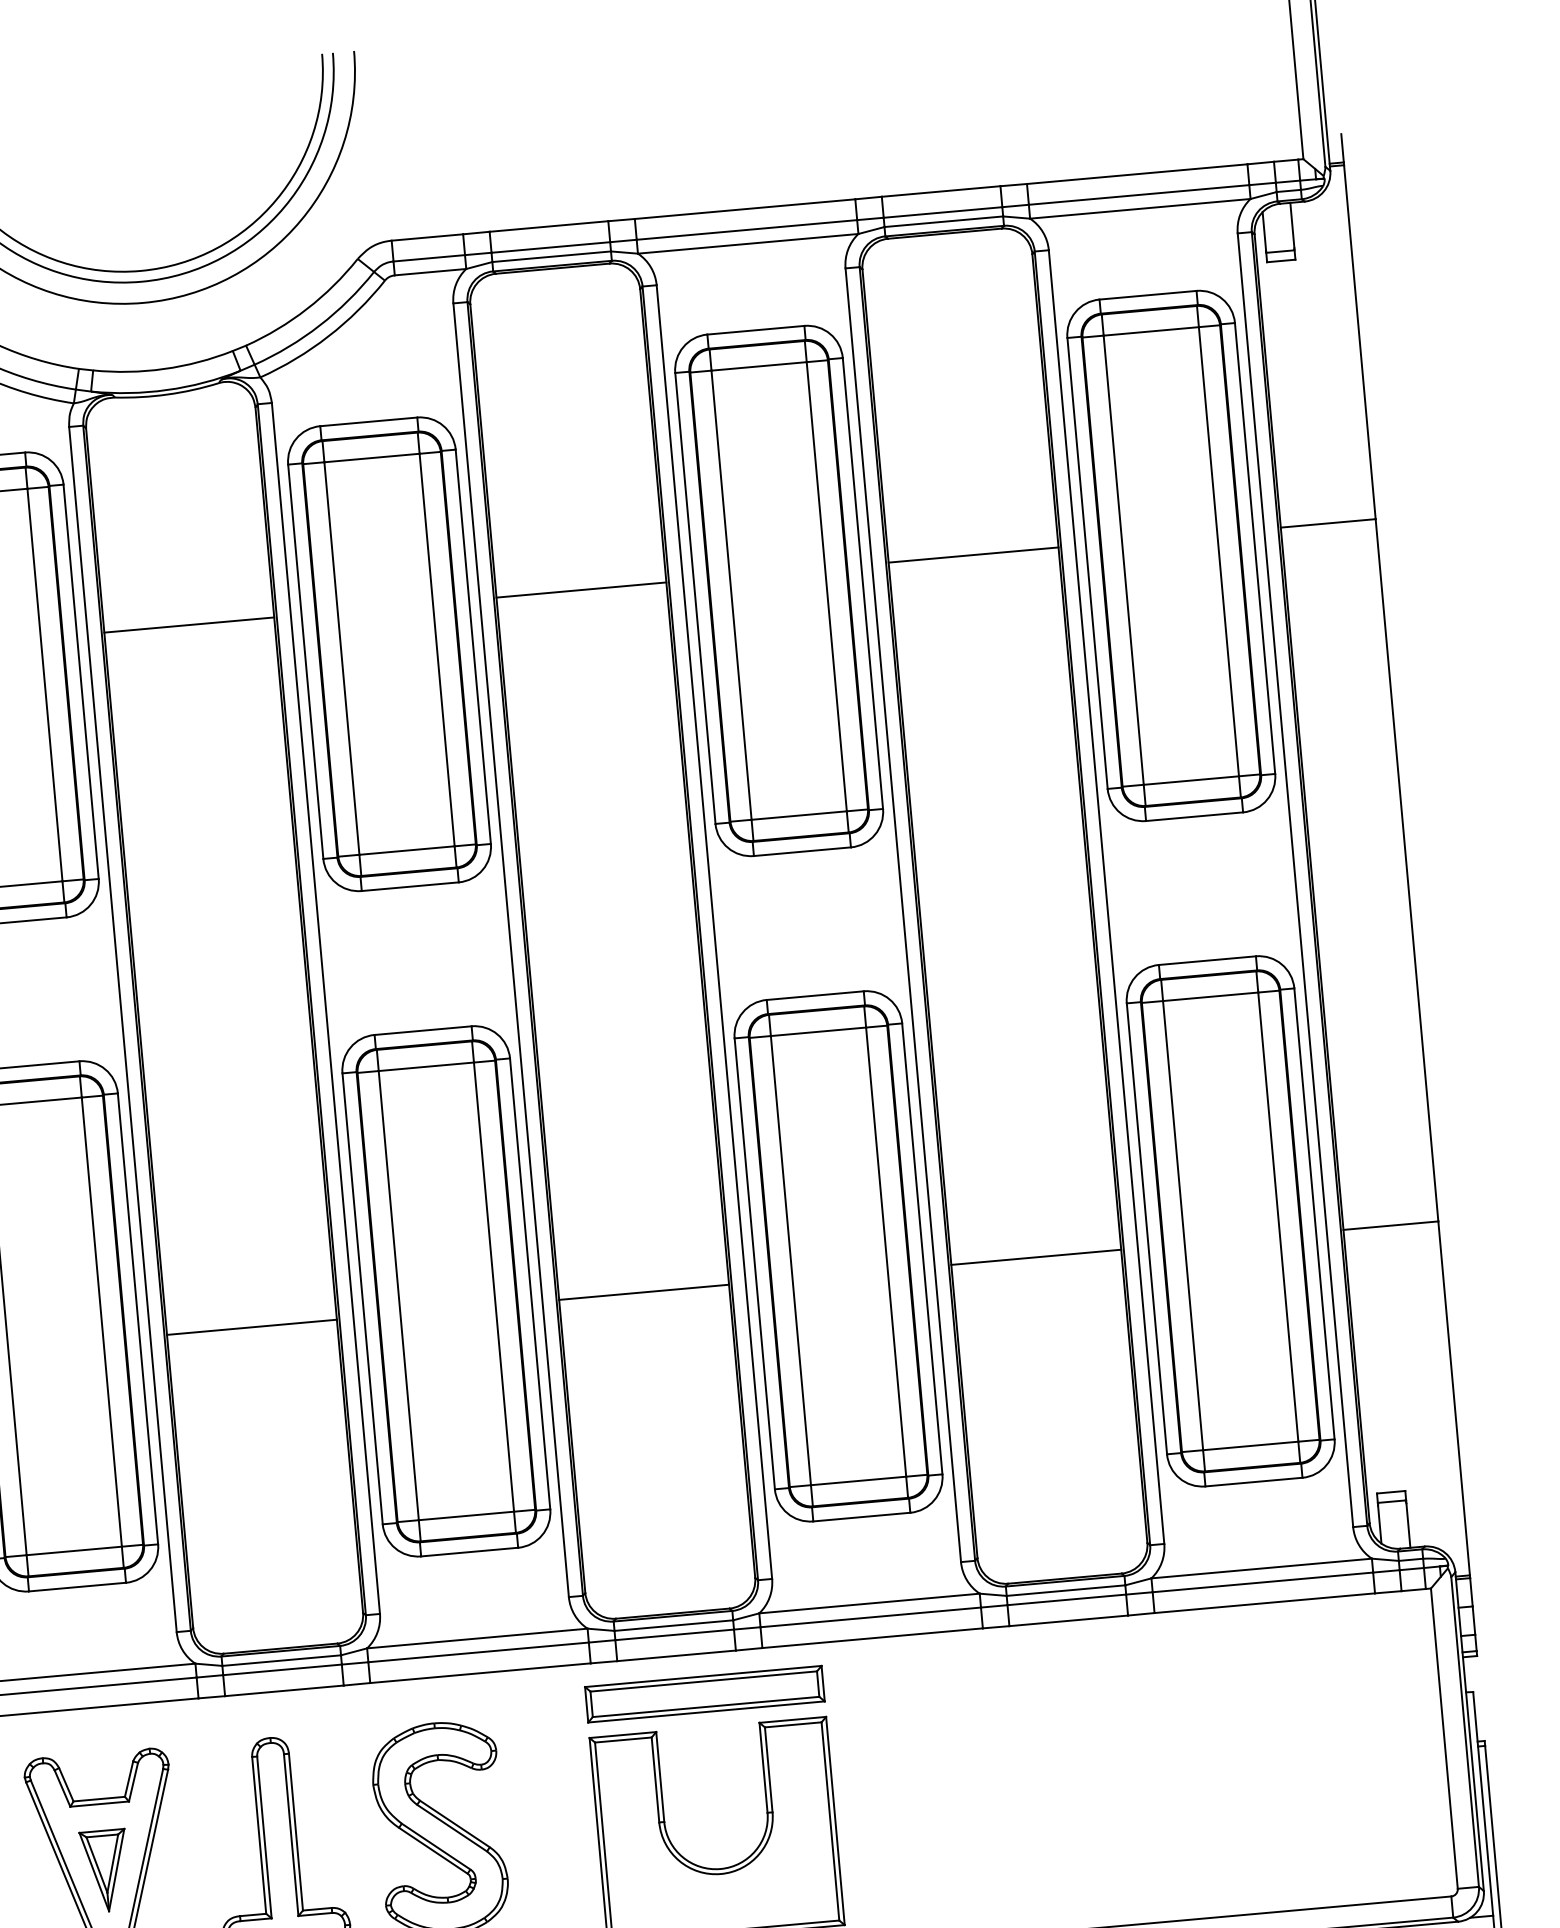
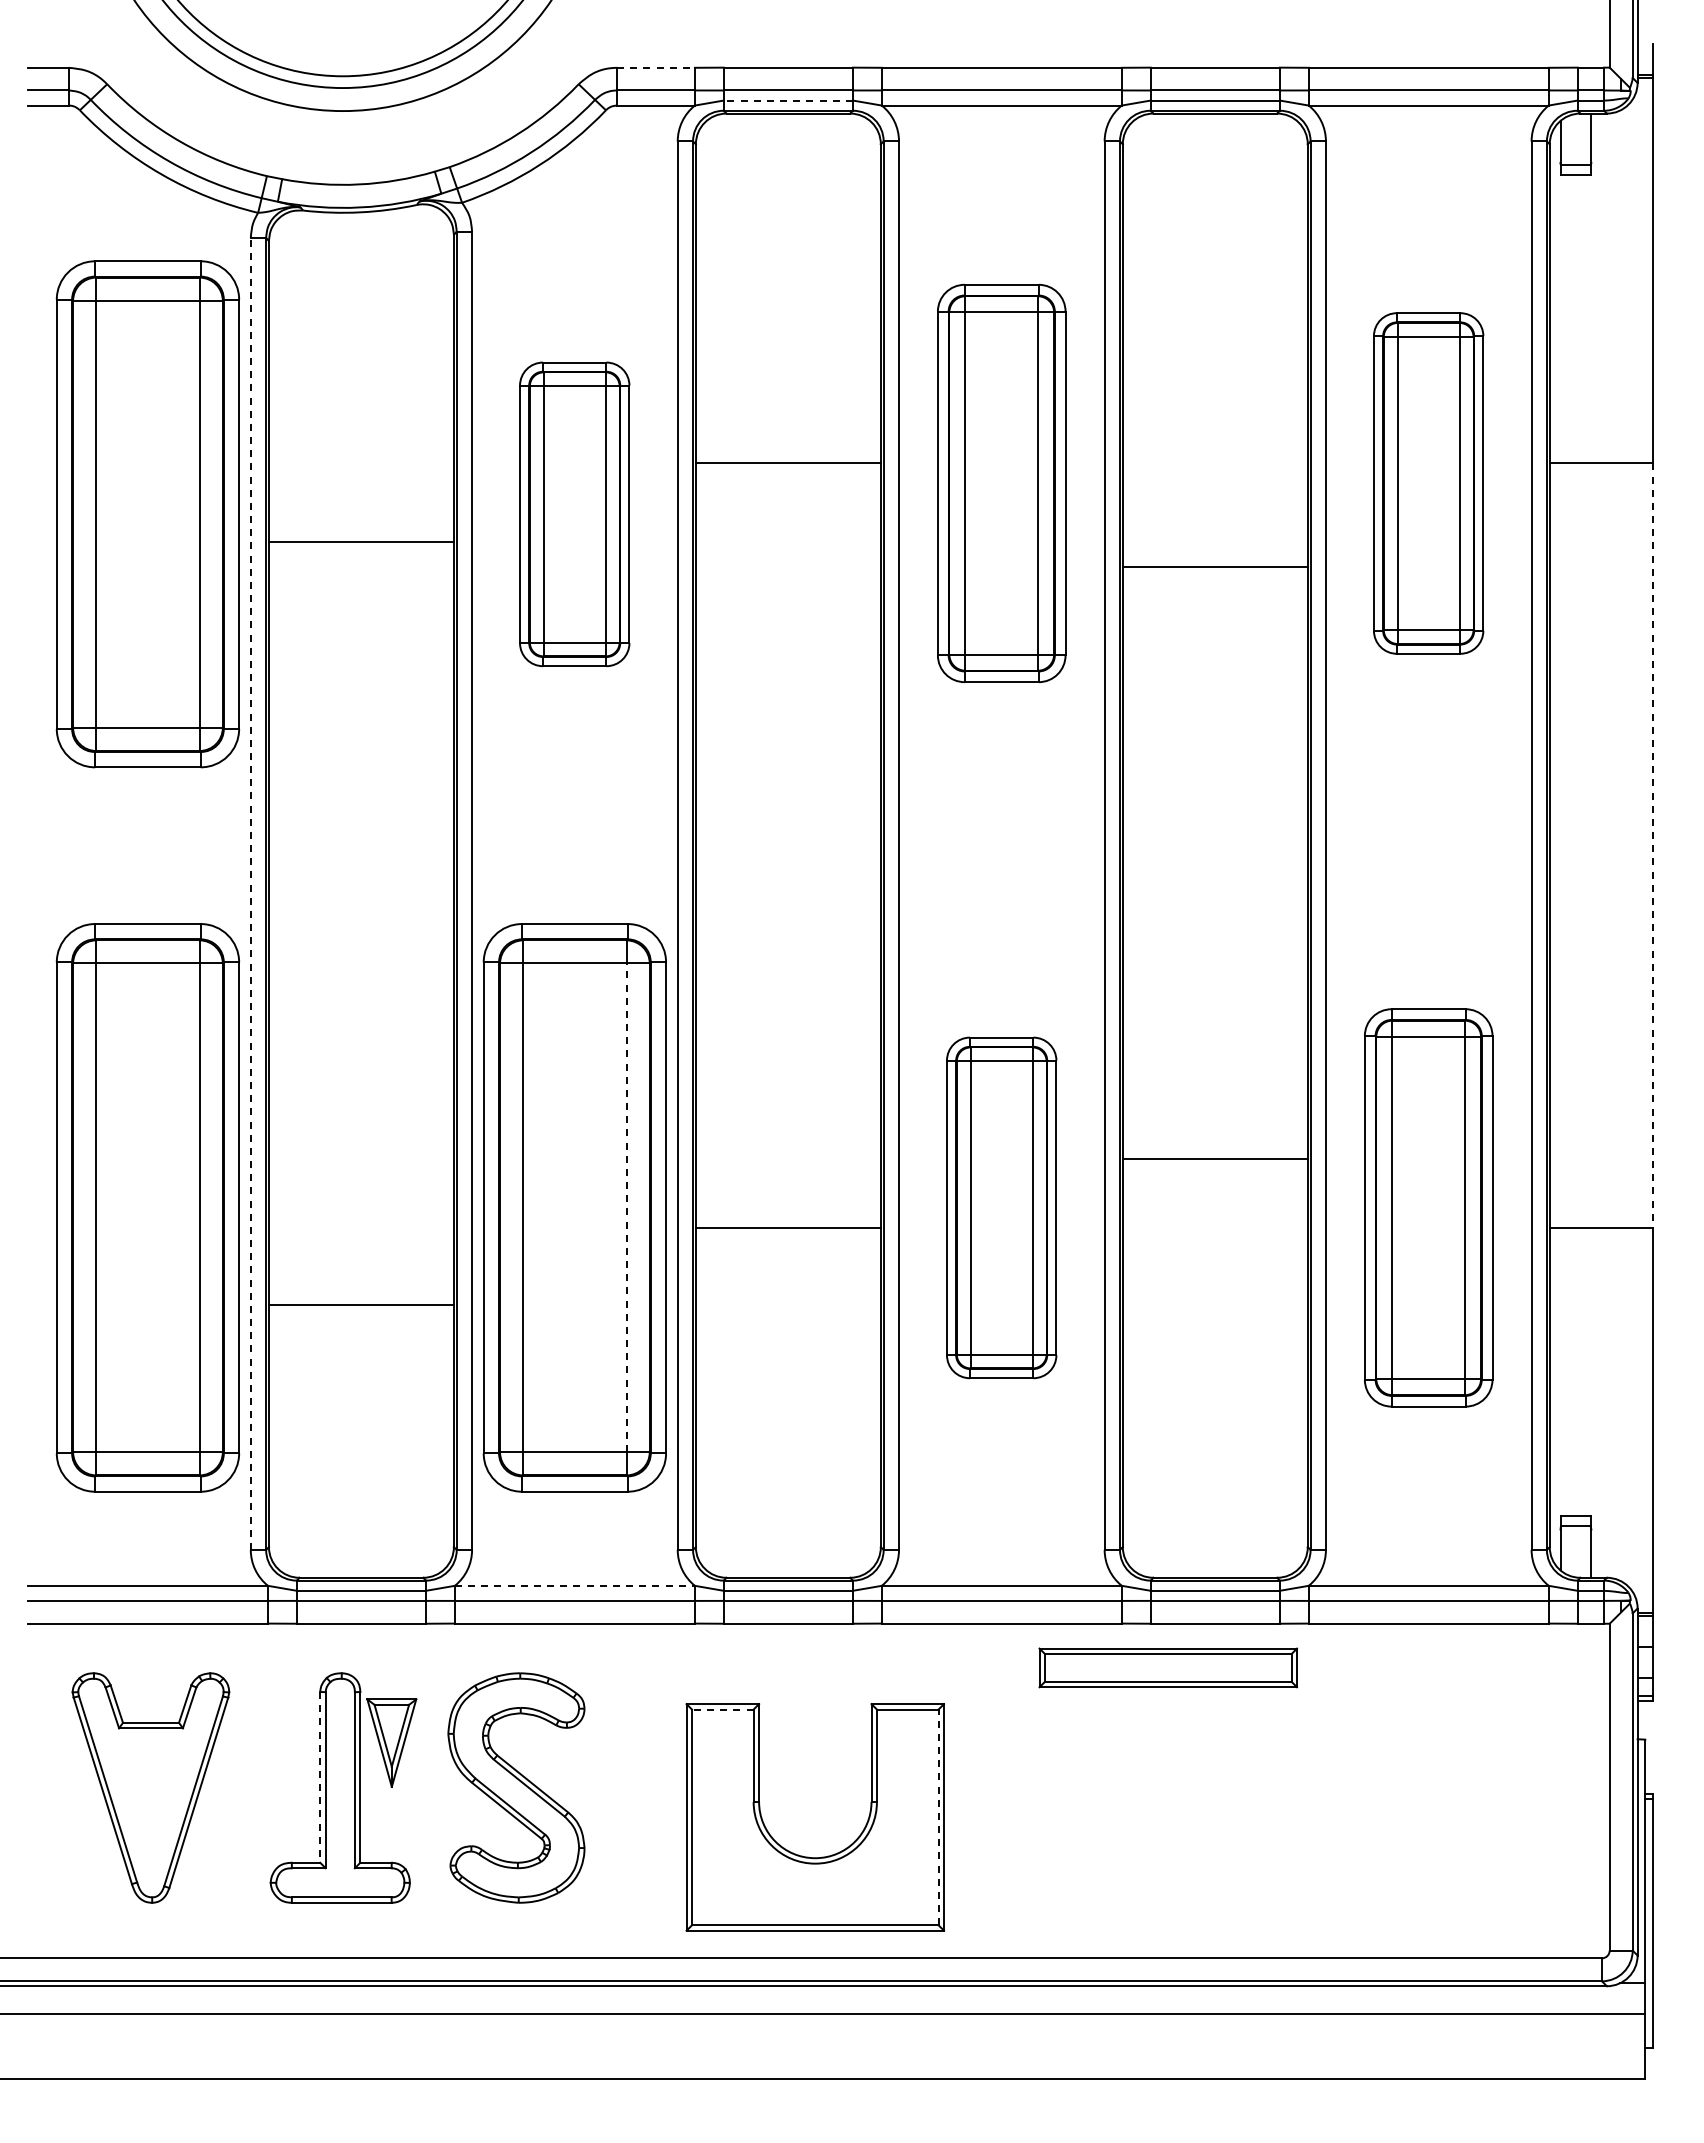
line: (427, 237) -> (656, 67), solid -> dashed
line: (551, 256) -> (788, 100), solid -> dashed
line: (972, 555) -> (1214, 567), moved
part: (1171, 556) -> (1428, 483), size x0.6
part: (778, 591) -> (1001, 483), size x0.7
line: (188, 625) -> (360, 542), moved
part: (389, 654) -> (574, 514), size x0.6
line: (1407, 870) -> (1653, 846), solid -> dashed
line: (122, 1029) -> (250, 893), solid -> dashed
part: (1230, 1221) -> (1428, 1207), size x0.7
part: (838, 1256) -> (1001, 1207), size x0.6
line: (1035, 1256) -> (1214, 1158), moved
line: (493, 1286) -> (626, 1207), solid -> dashed
line: (251, 1326) -> (360, 1304), moved
line: (477, 1638) -> (575, 1585), solid -> dashed
part: (705, 1693) -> (1168, 1667), moved
line: (623, 1740) -> (722, 1709), solid -> dashed
line: (830, 1821) -> (938, 1817), solid -> dashed
line: (259, 1835) -> (320, 1777), solid -> dashed
part: (105, 1870) -> (391, 1742), moved

